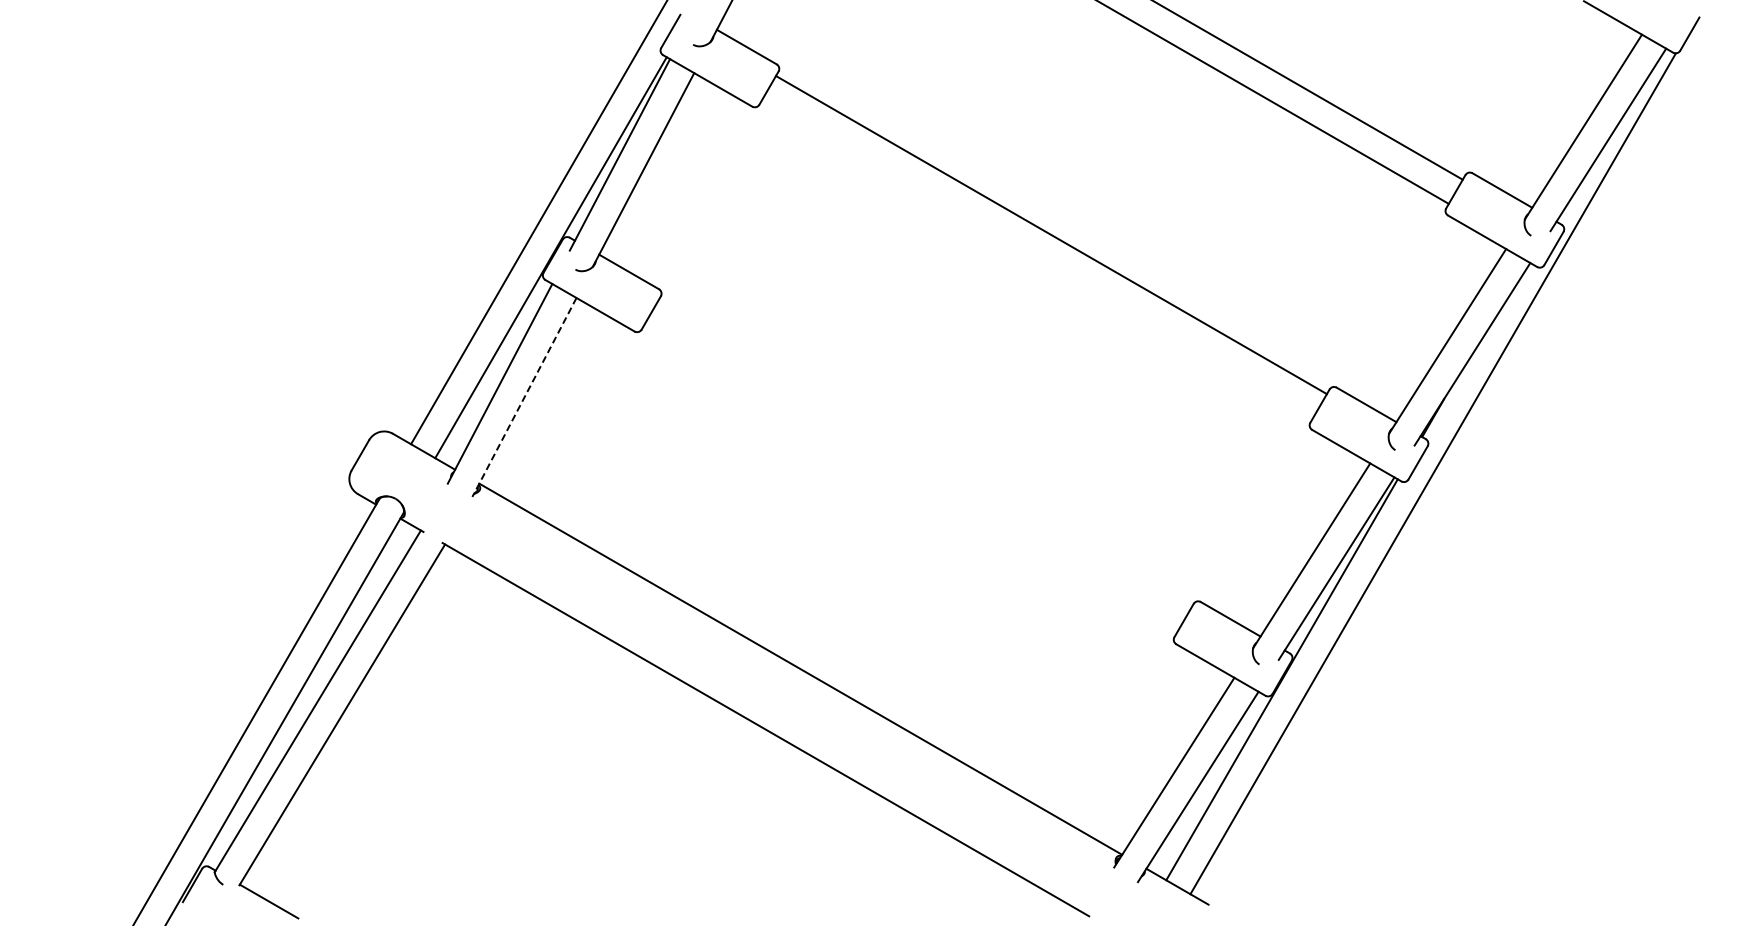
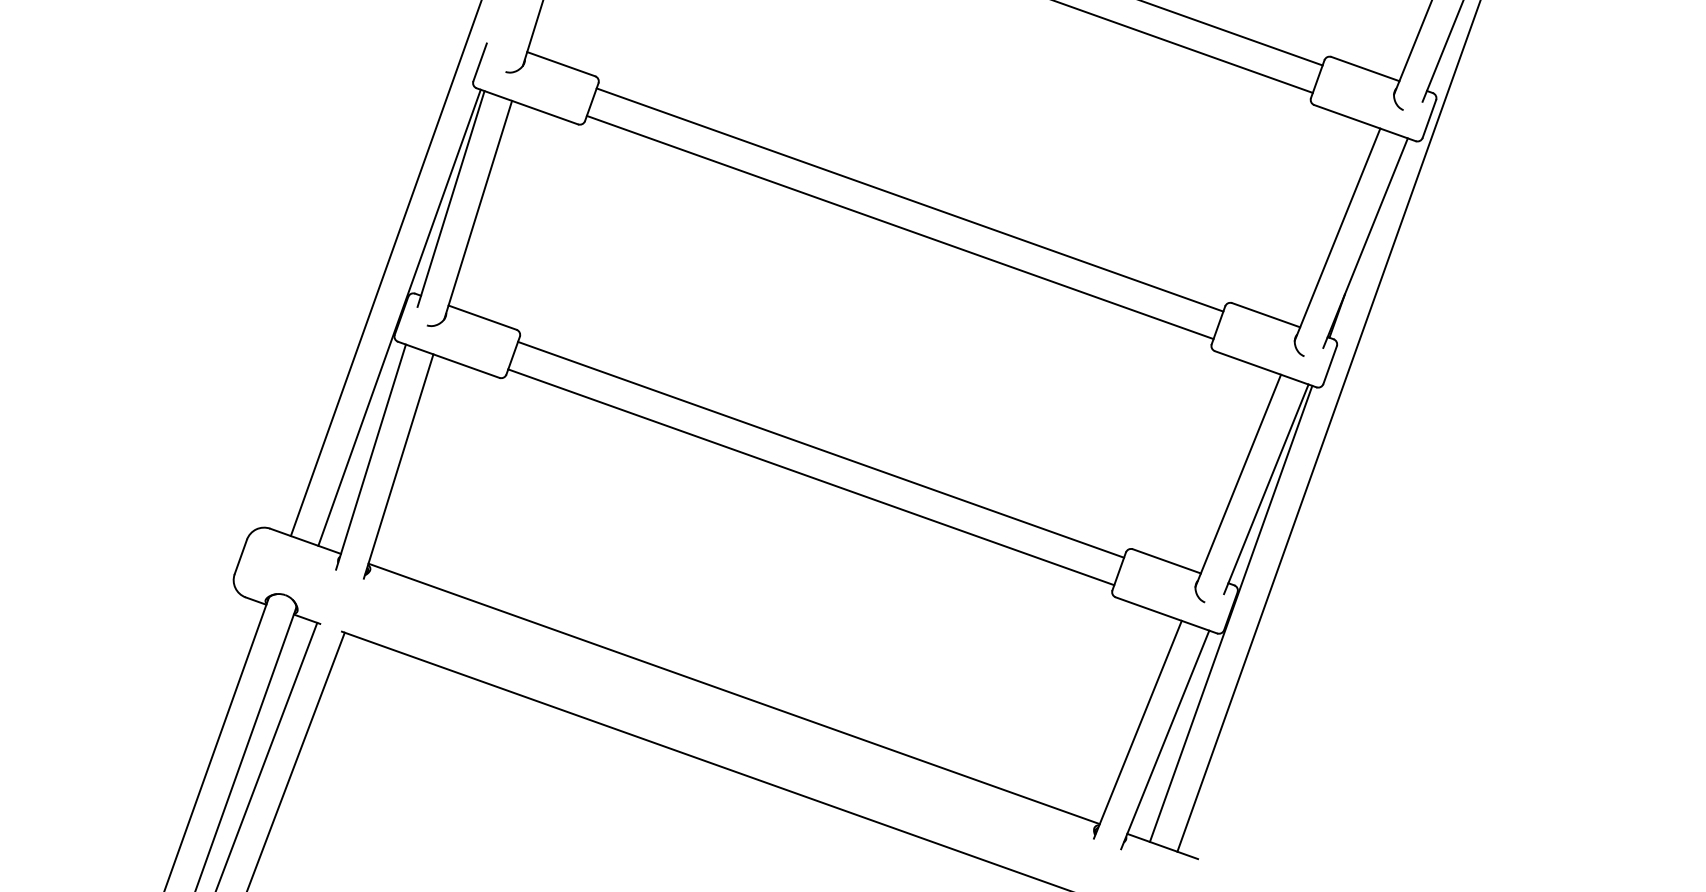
line: (1037, 259) -> (900, 227), added
line: (524, 397) -> (398, 466), dashed -> solid
line: (924, 454) -> (820, 449), added
line: (910, 478) -> (811, 477), added

